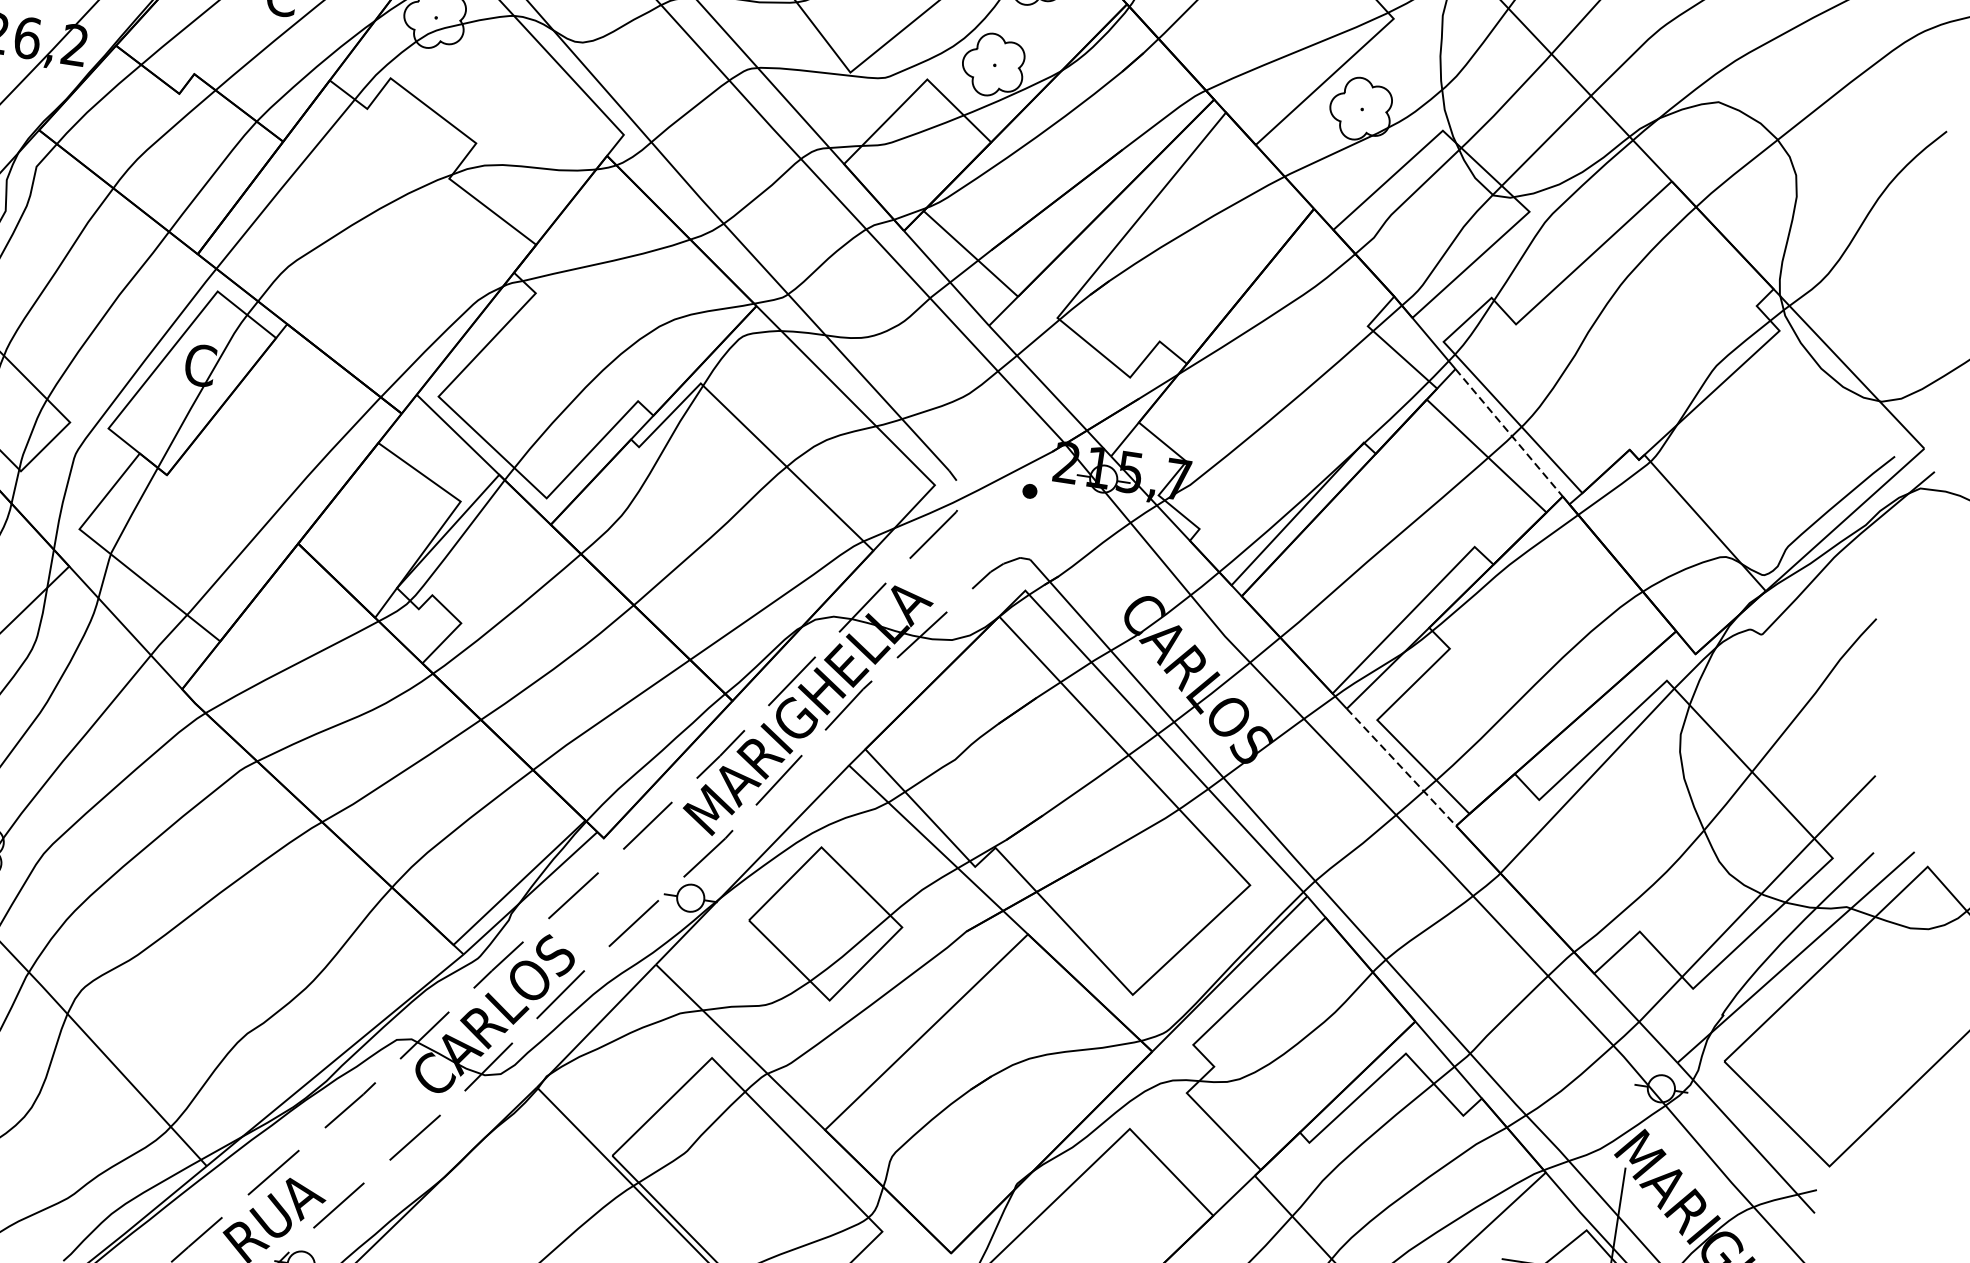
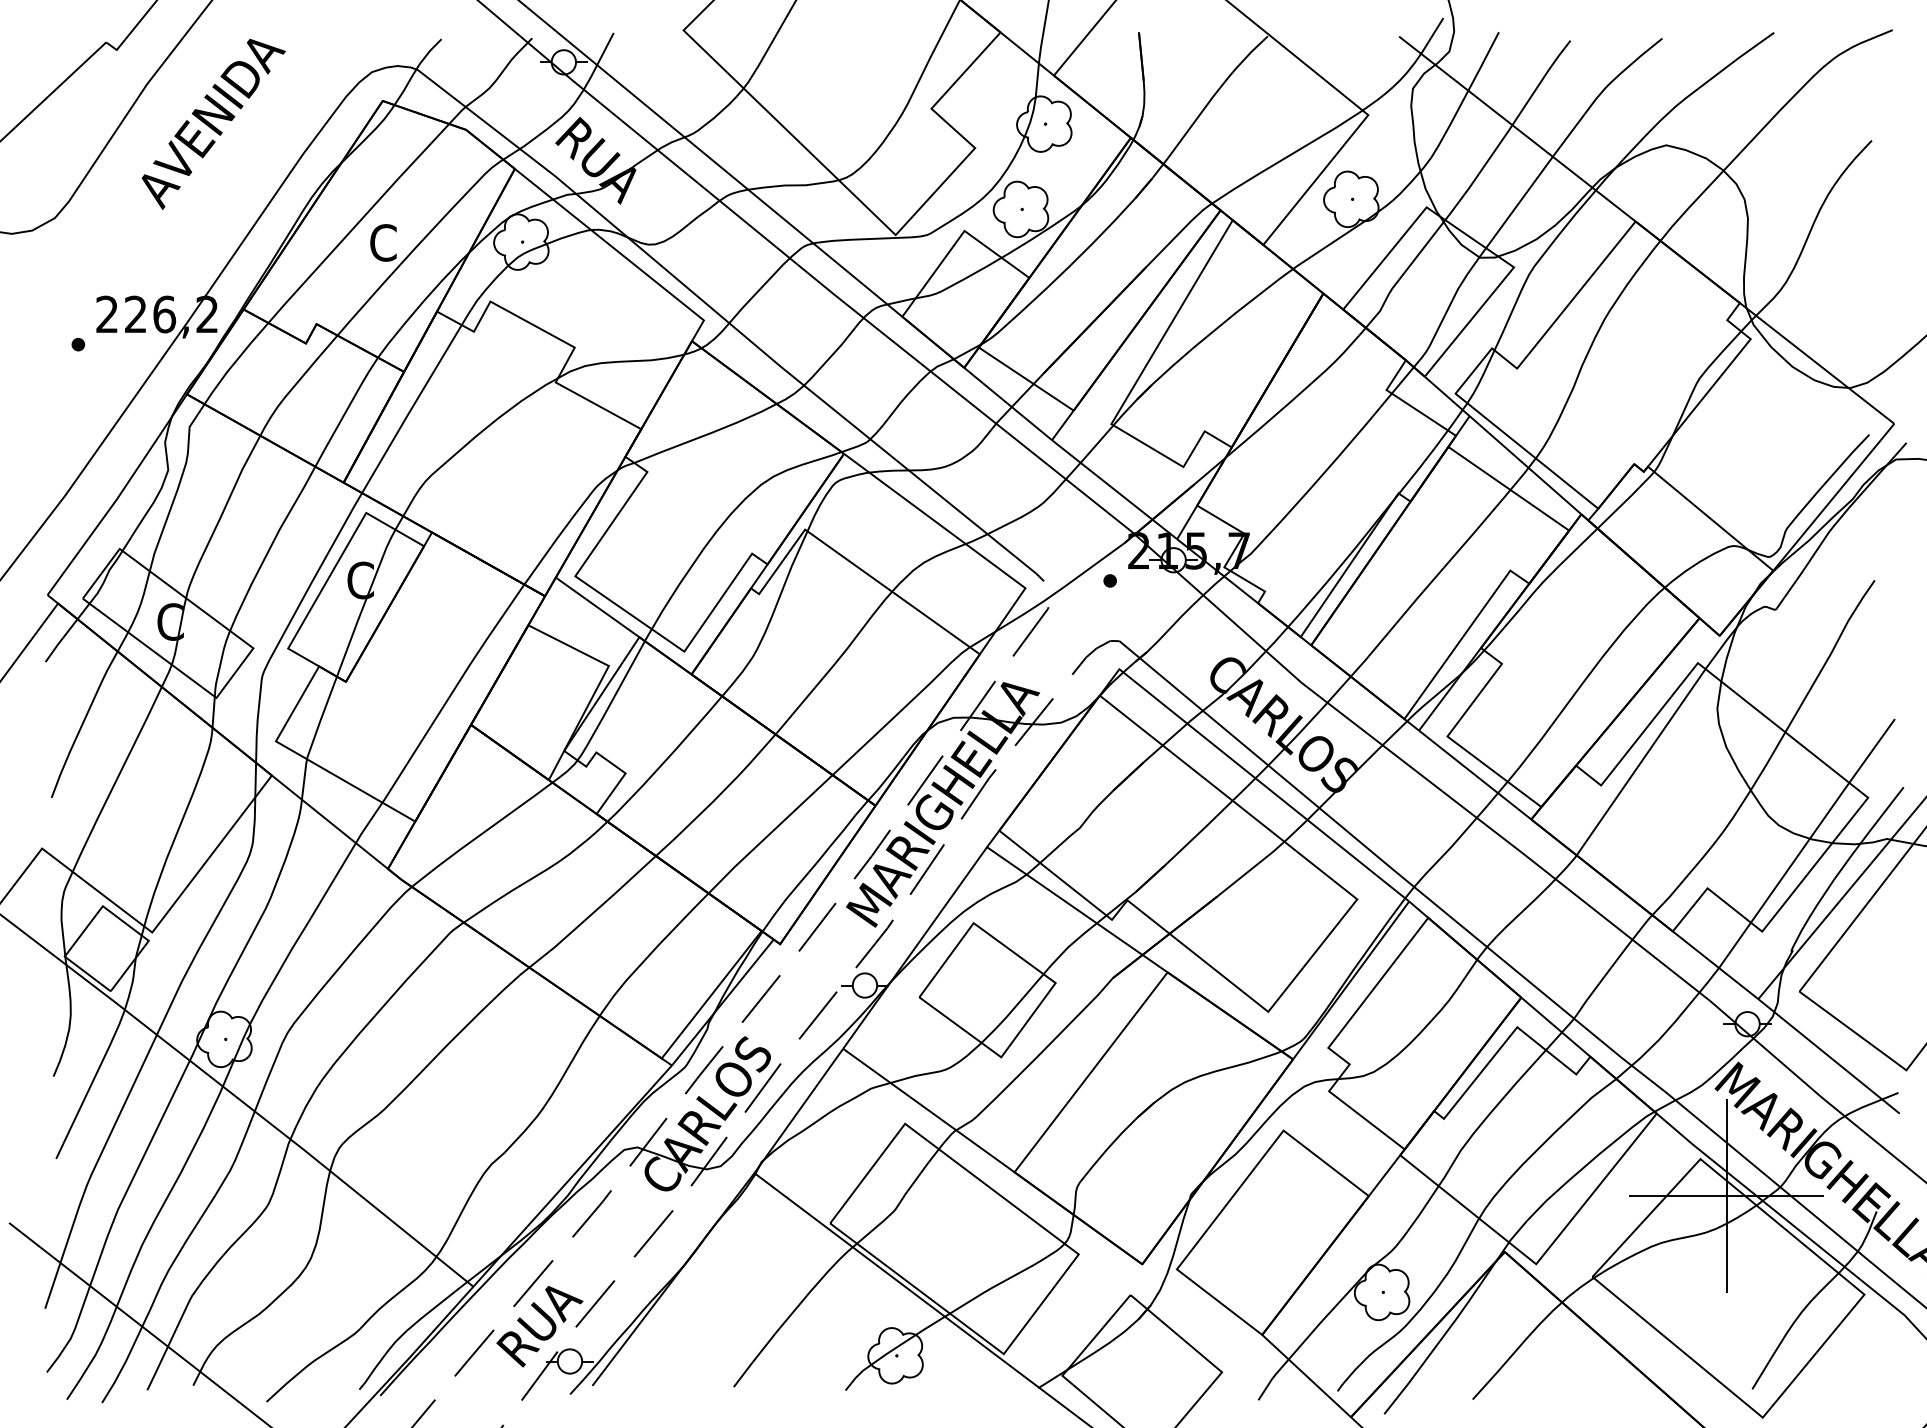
line: (1509, 433) -> (1525, 465), dashed -> solid
line: (1401, 767) -> (1475, 775), dashed -> solid

